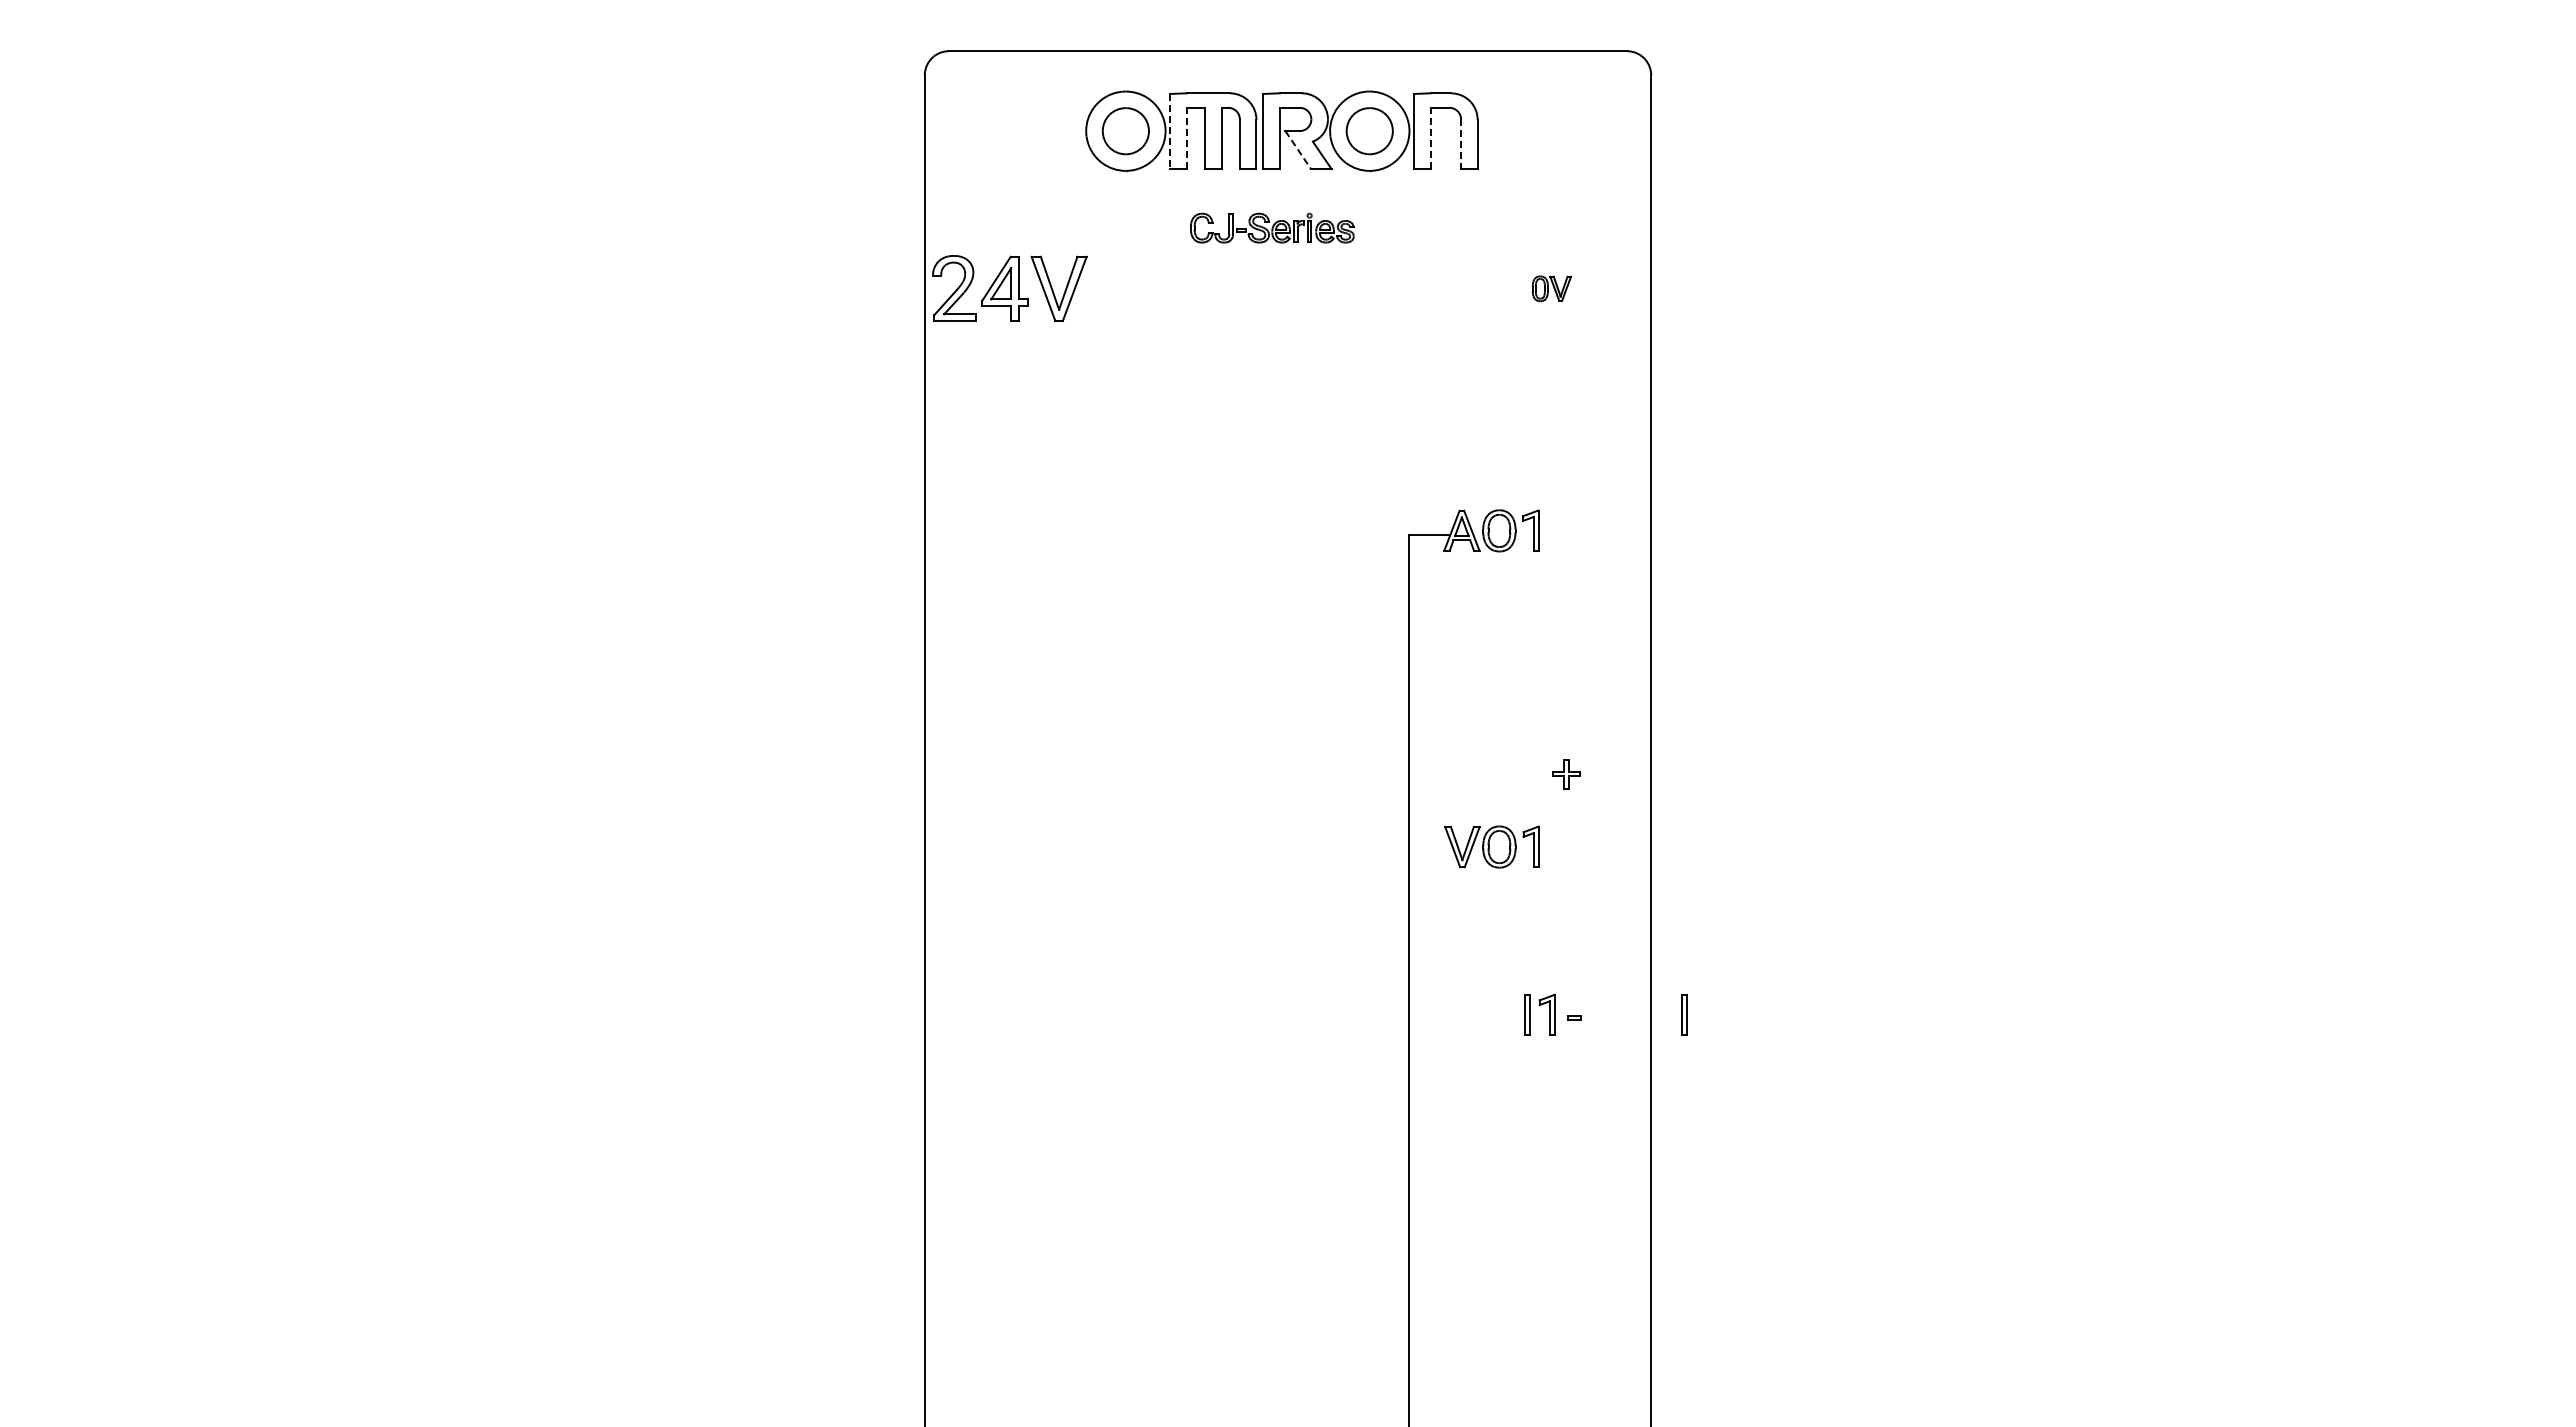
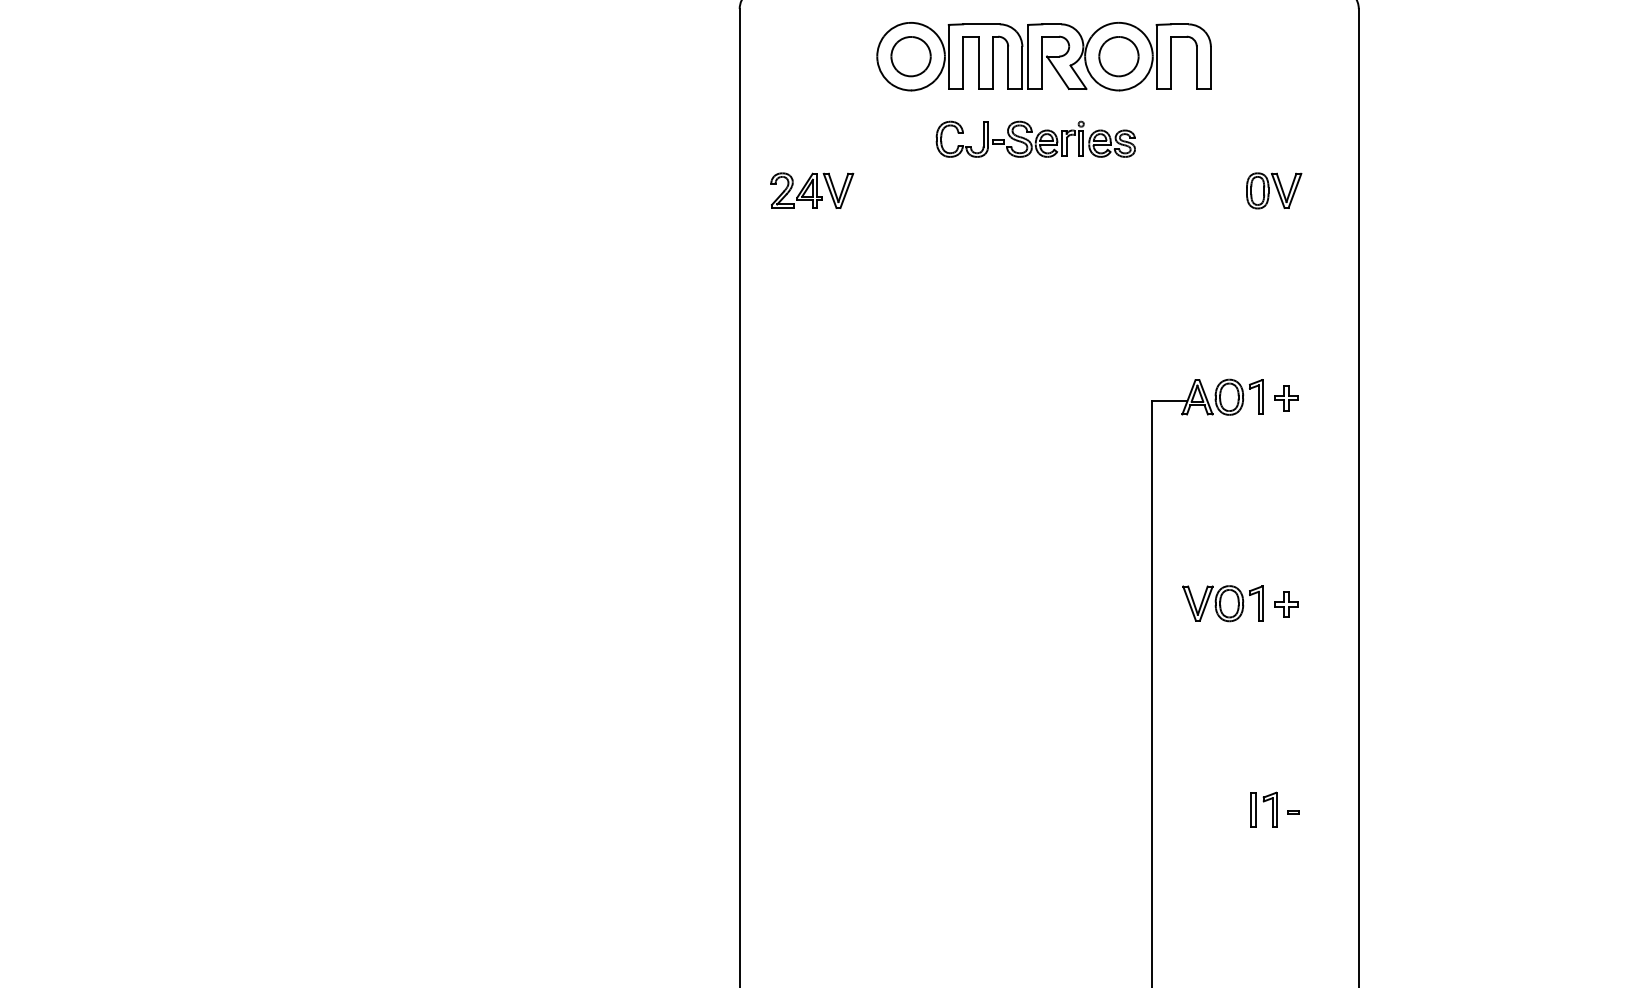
line: (1170, 131) -> (949, 56), dashed -> solid
line: (1186, 138) -> (962, 62), dashed -> solid
line: (1430, 138) -> (1170, 62), dashed -> solid
line: (1461, 144) -> (1197, 67), dashed -> solid
line: (1298, 150) -> (1058, 73), dashed -> solid
part: (1272, 227) -> (1036, 138), size x1.43
part: (1009, 288) -> (811, 190), size x0.62
part: (1551, 288) -> (1273, 190), size x1.67
part: (1566, 532) -> (1286, 398), added
part: (1491, 846) -> (1222, 603), moved
part: (1684, 1014) -> (1387, 809), removed

